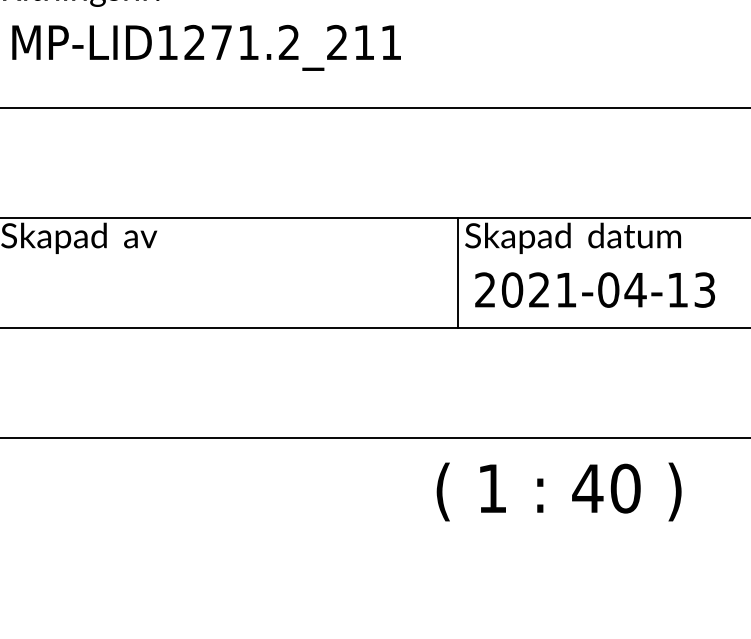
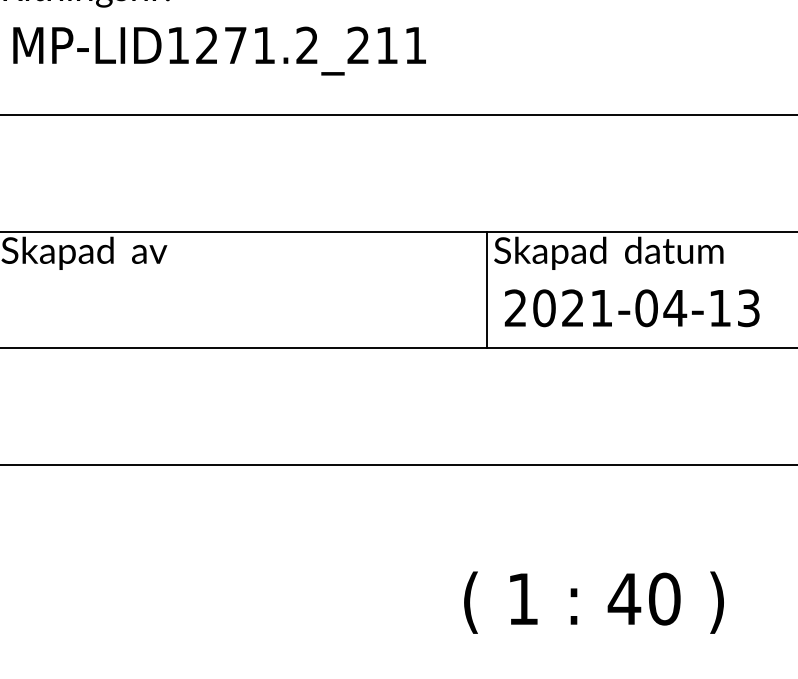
text: (558, 491) -> (593, 602), moved

